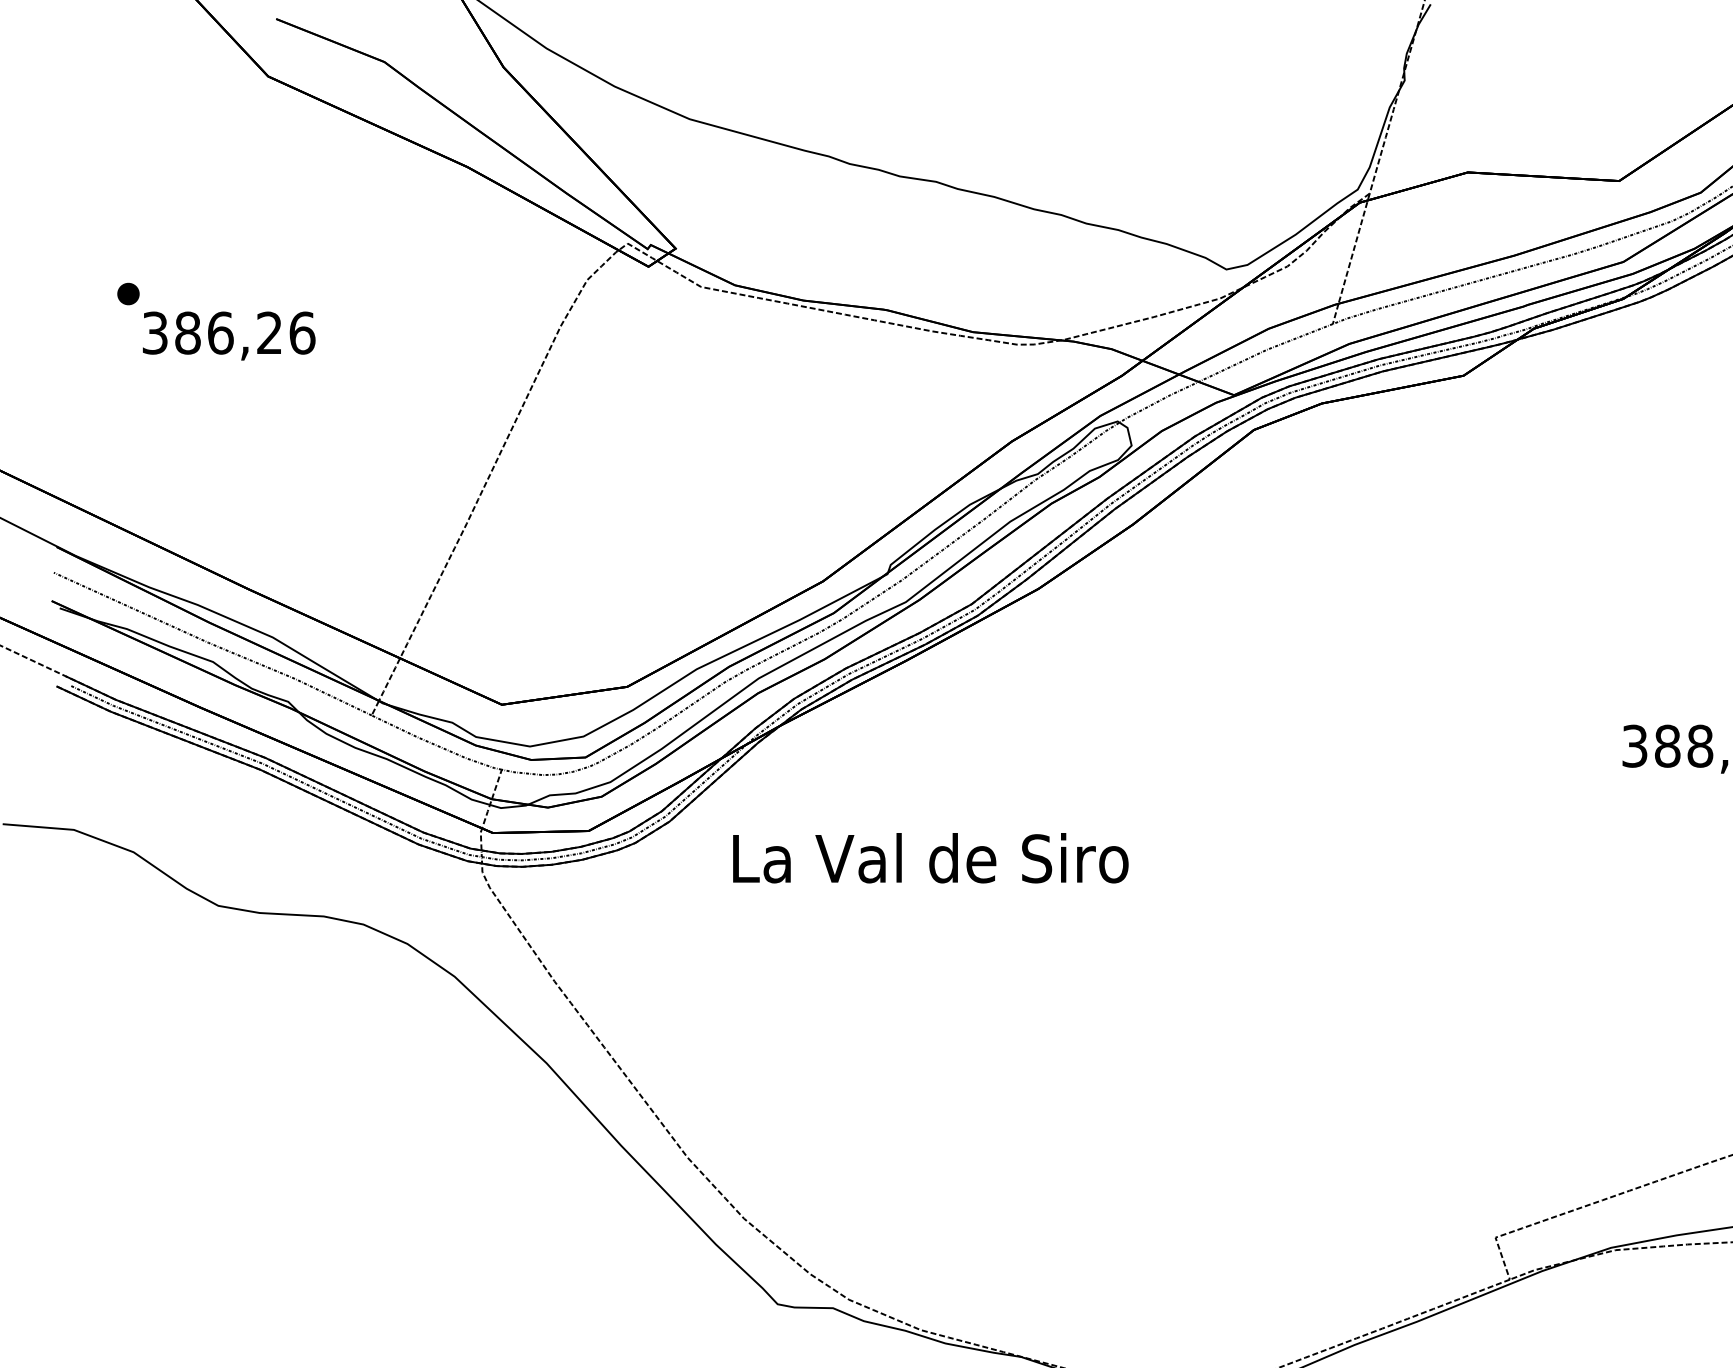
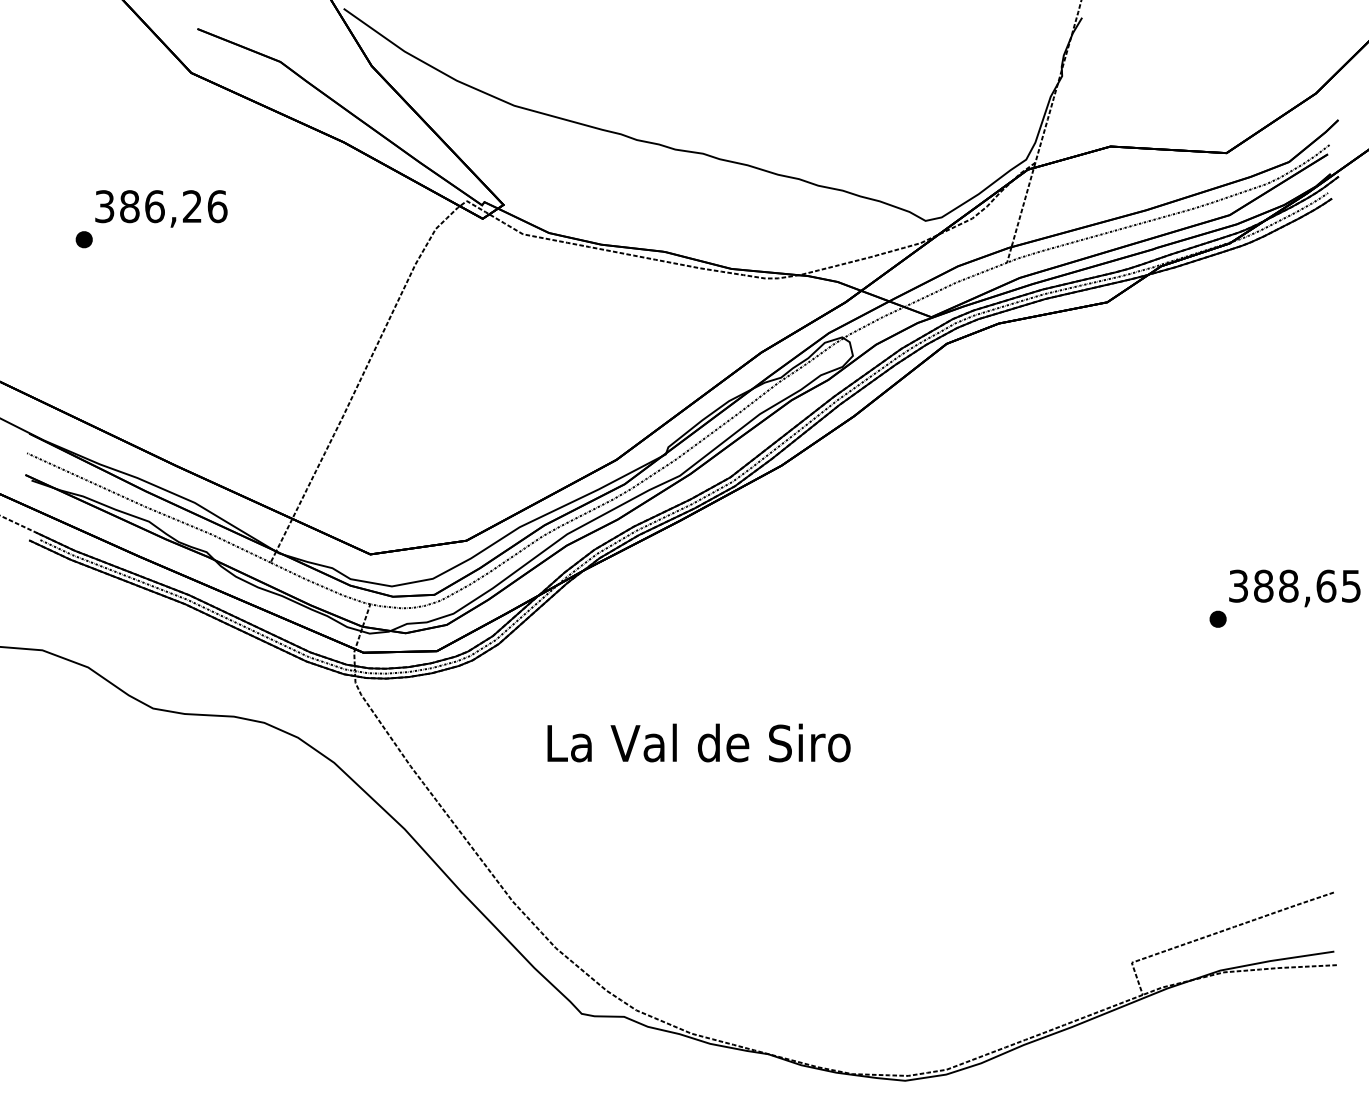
text: (229, 335) -> (161, 208), moved
part: (1607, 788) -> (1217, 618), added
text: (930, 857) -> (698, 742), moved

